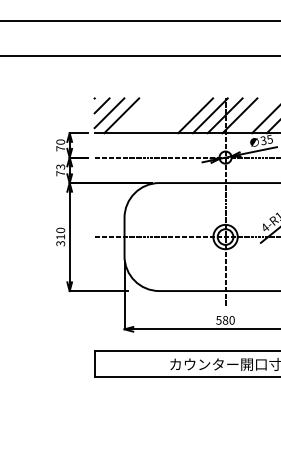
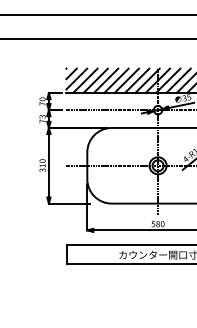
line: (136, 115) -> (95, 80), added
line: (150, 115) -> (105, 80), added
line: (165, 115) -> (116, 80), added
line: (180, 115) -> (126, 80), added
line: (254, 115) -> (178, 80), added

